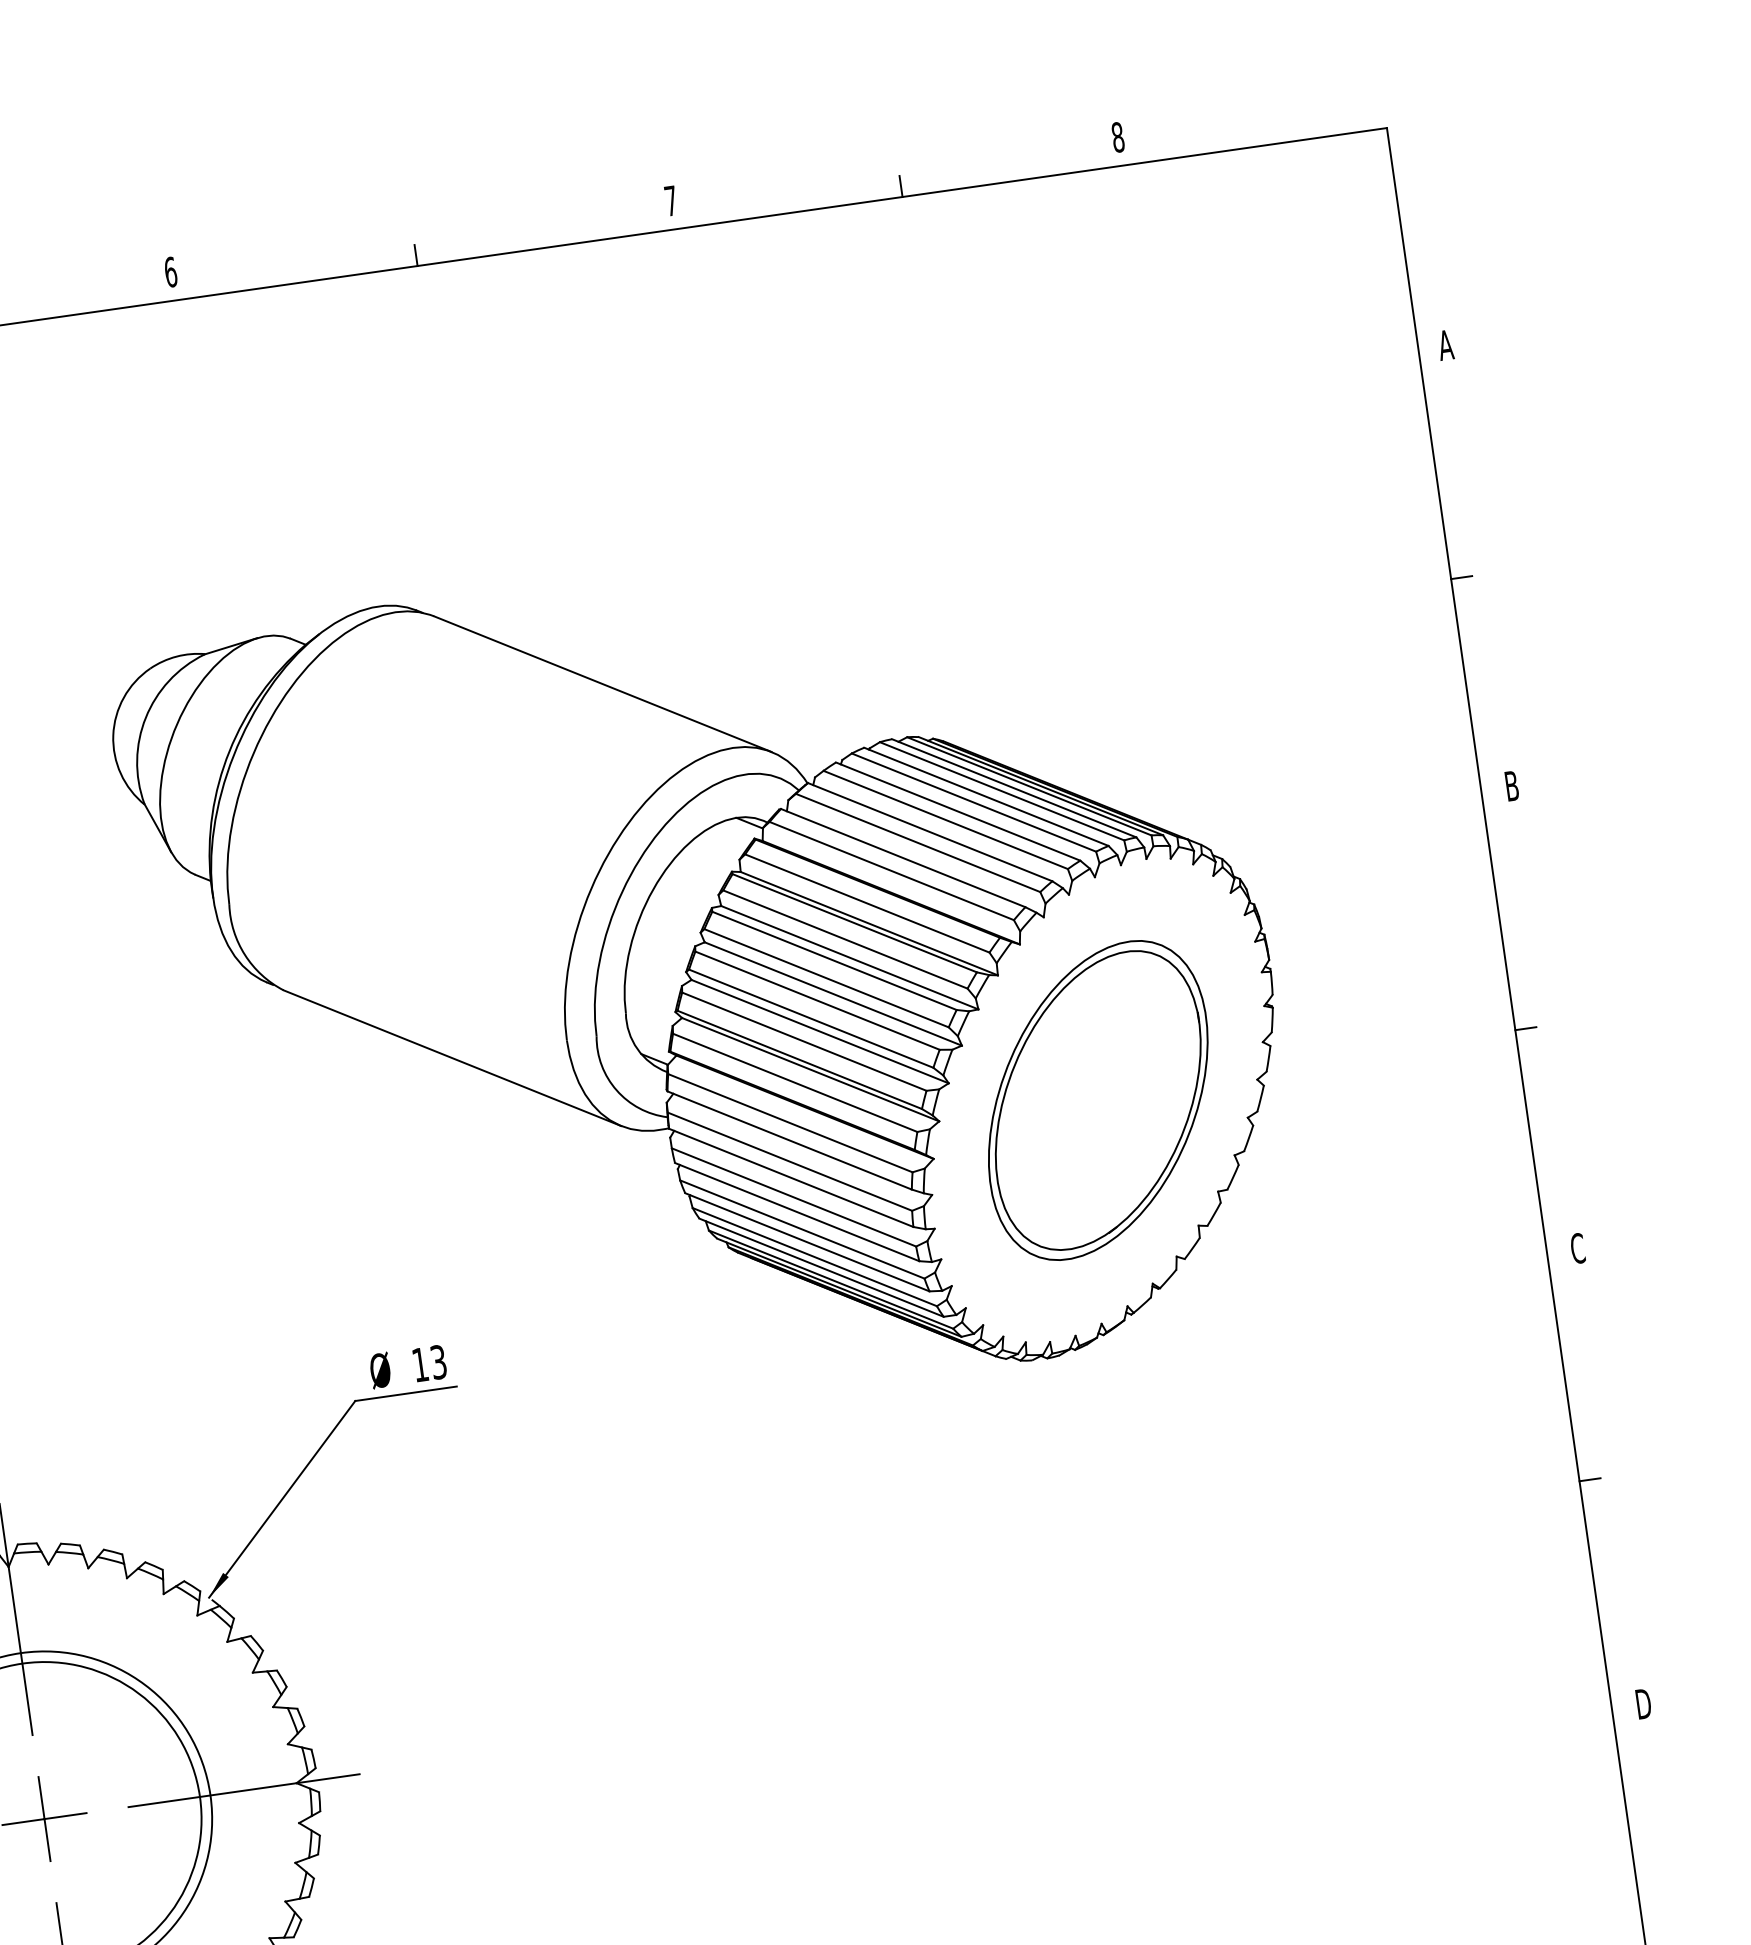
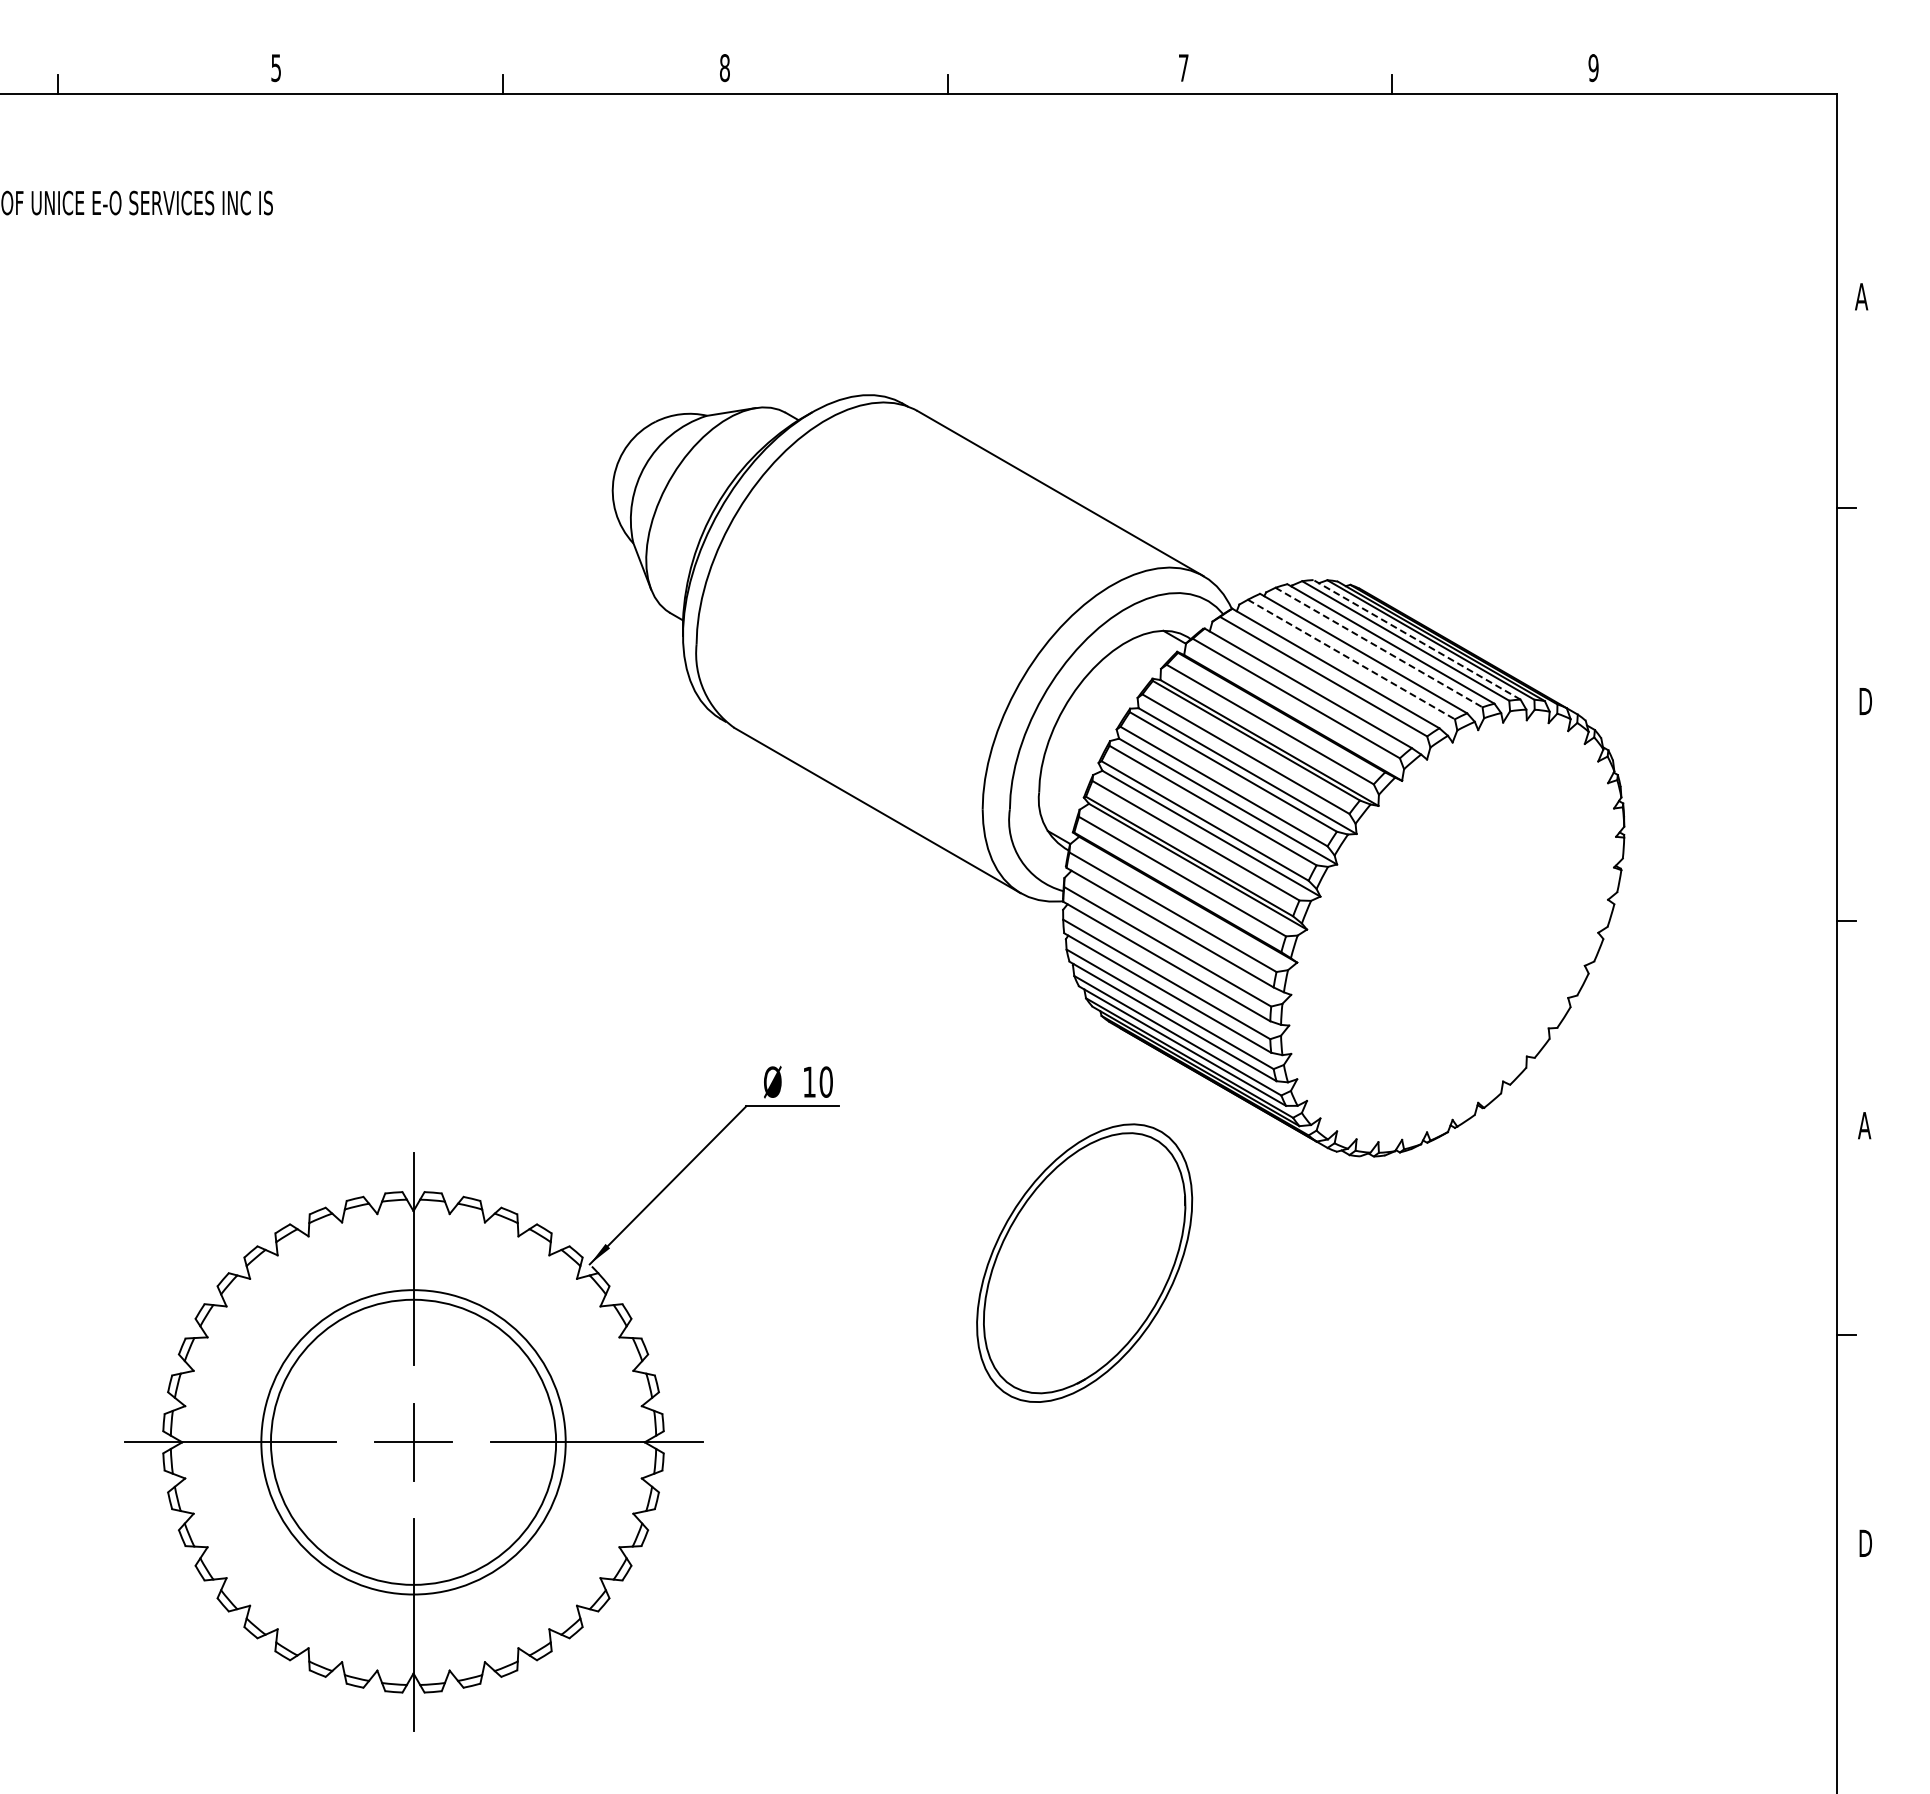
text: (1117, 137) -> (1593, 68), 8 -> 9
text: (171, 271) -> (725, 67), 6 -> 8
text: (1513, 785) -> (1866, 701), B -> D
line: (1014, 787) -> (1417, 639), solid -> dashed
line: (974, 802) -> (1379, 647), solid -> dashed
line: (945, 819) -> (1351, 659), solid -> dashed
part: (1098, 1099) -> (1084, 1262), moved
text: (1577, 1248) -> (1864, 1125), C -> A
text: (437, 1361) -> (825, 1081), 13 -> 10

